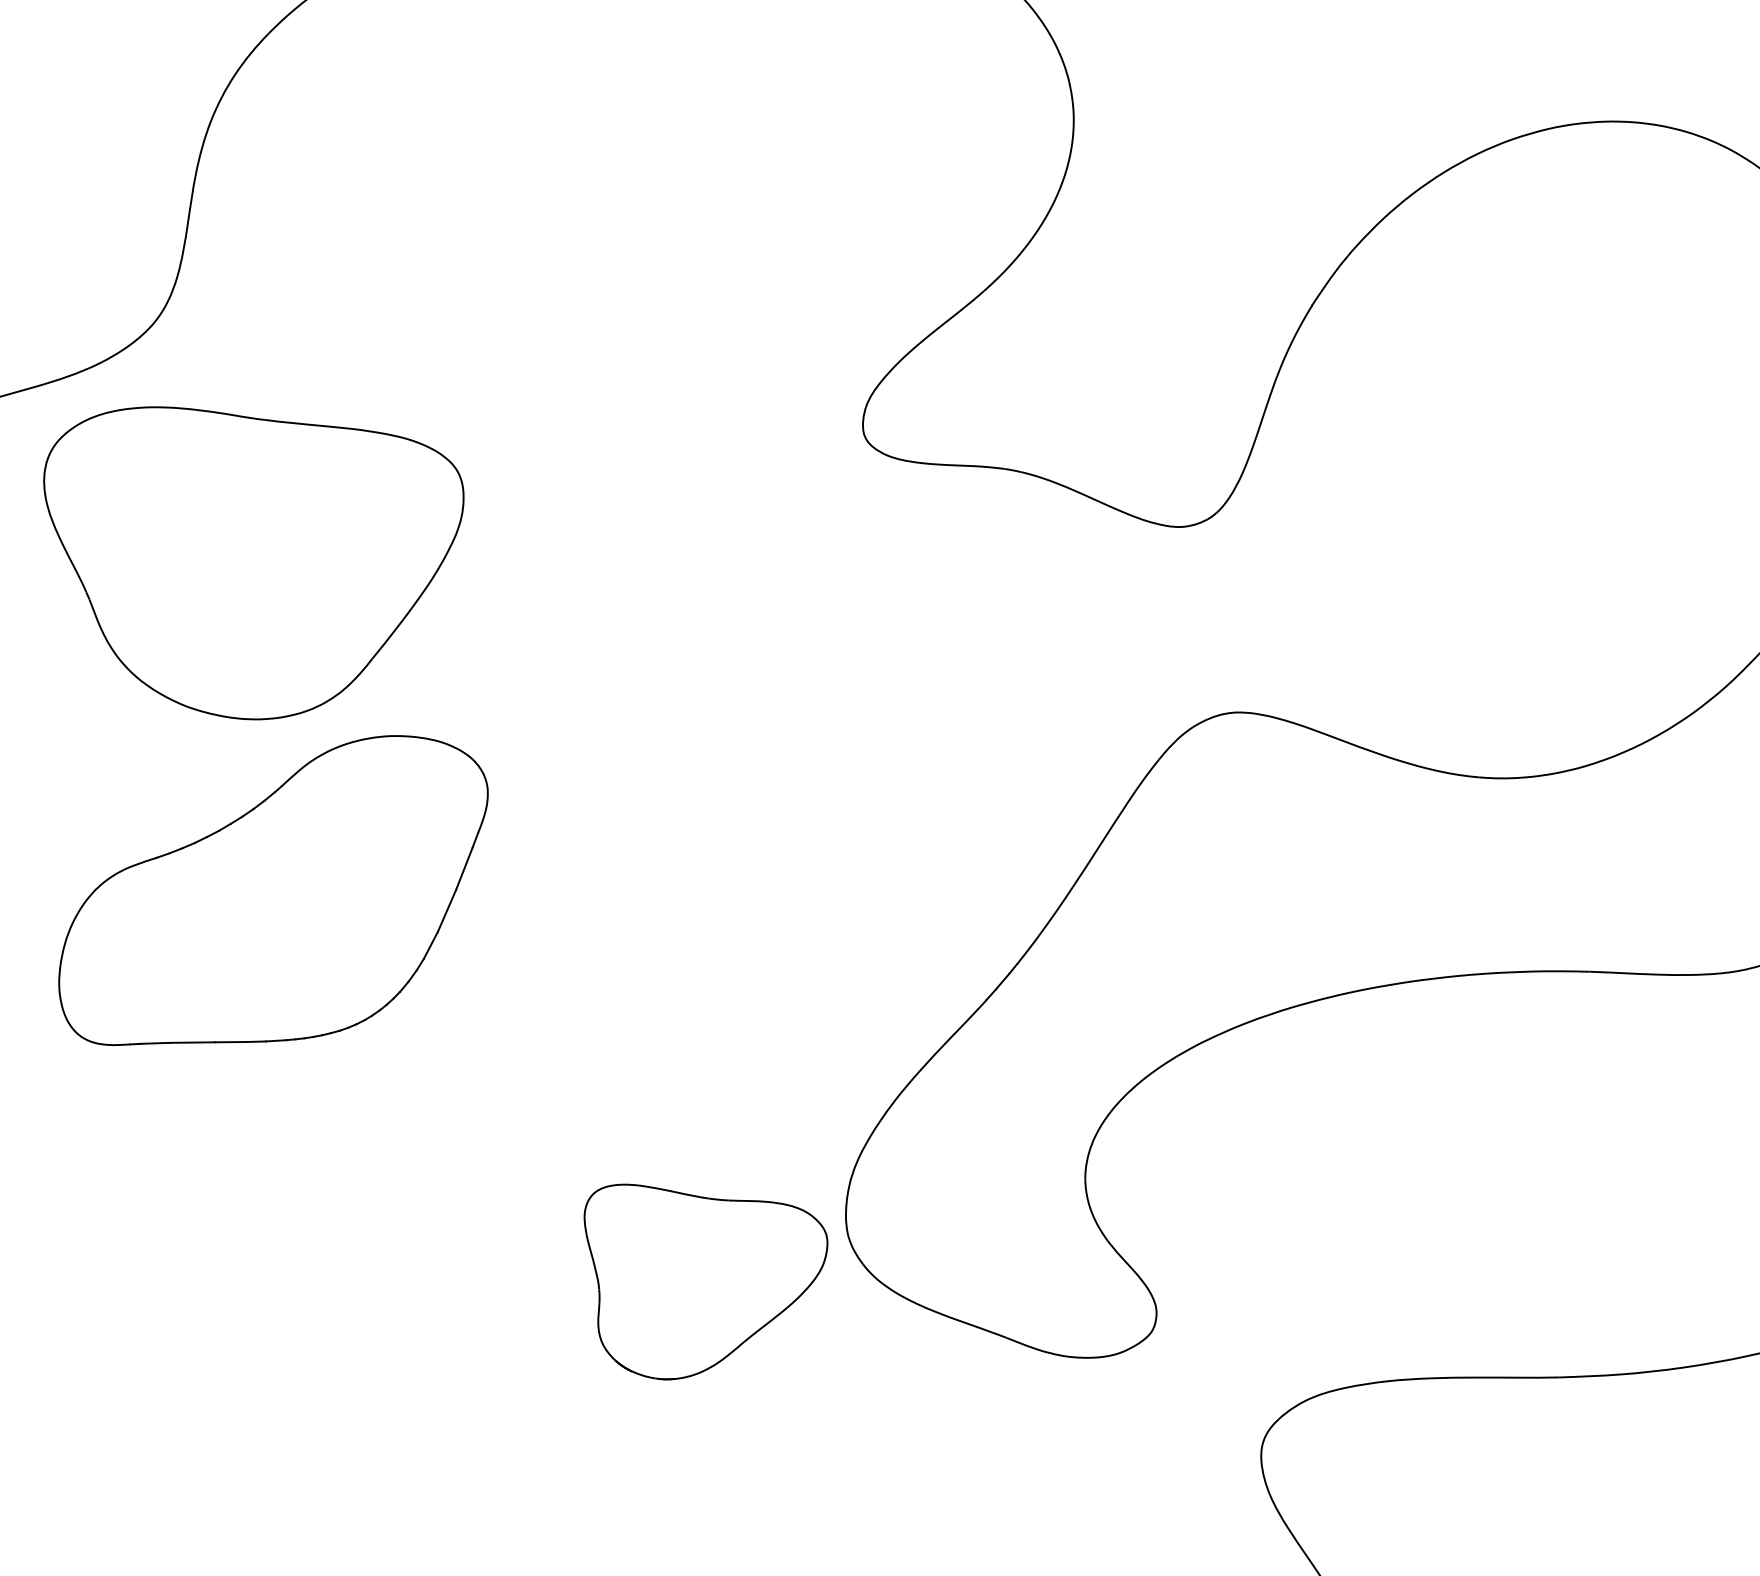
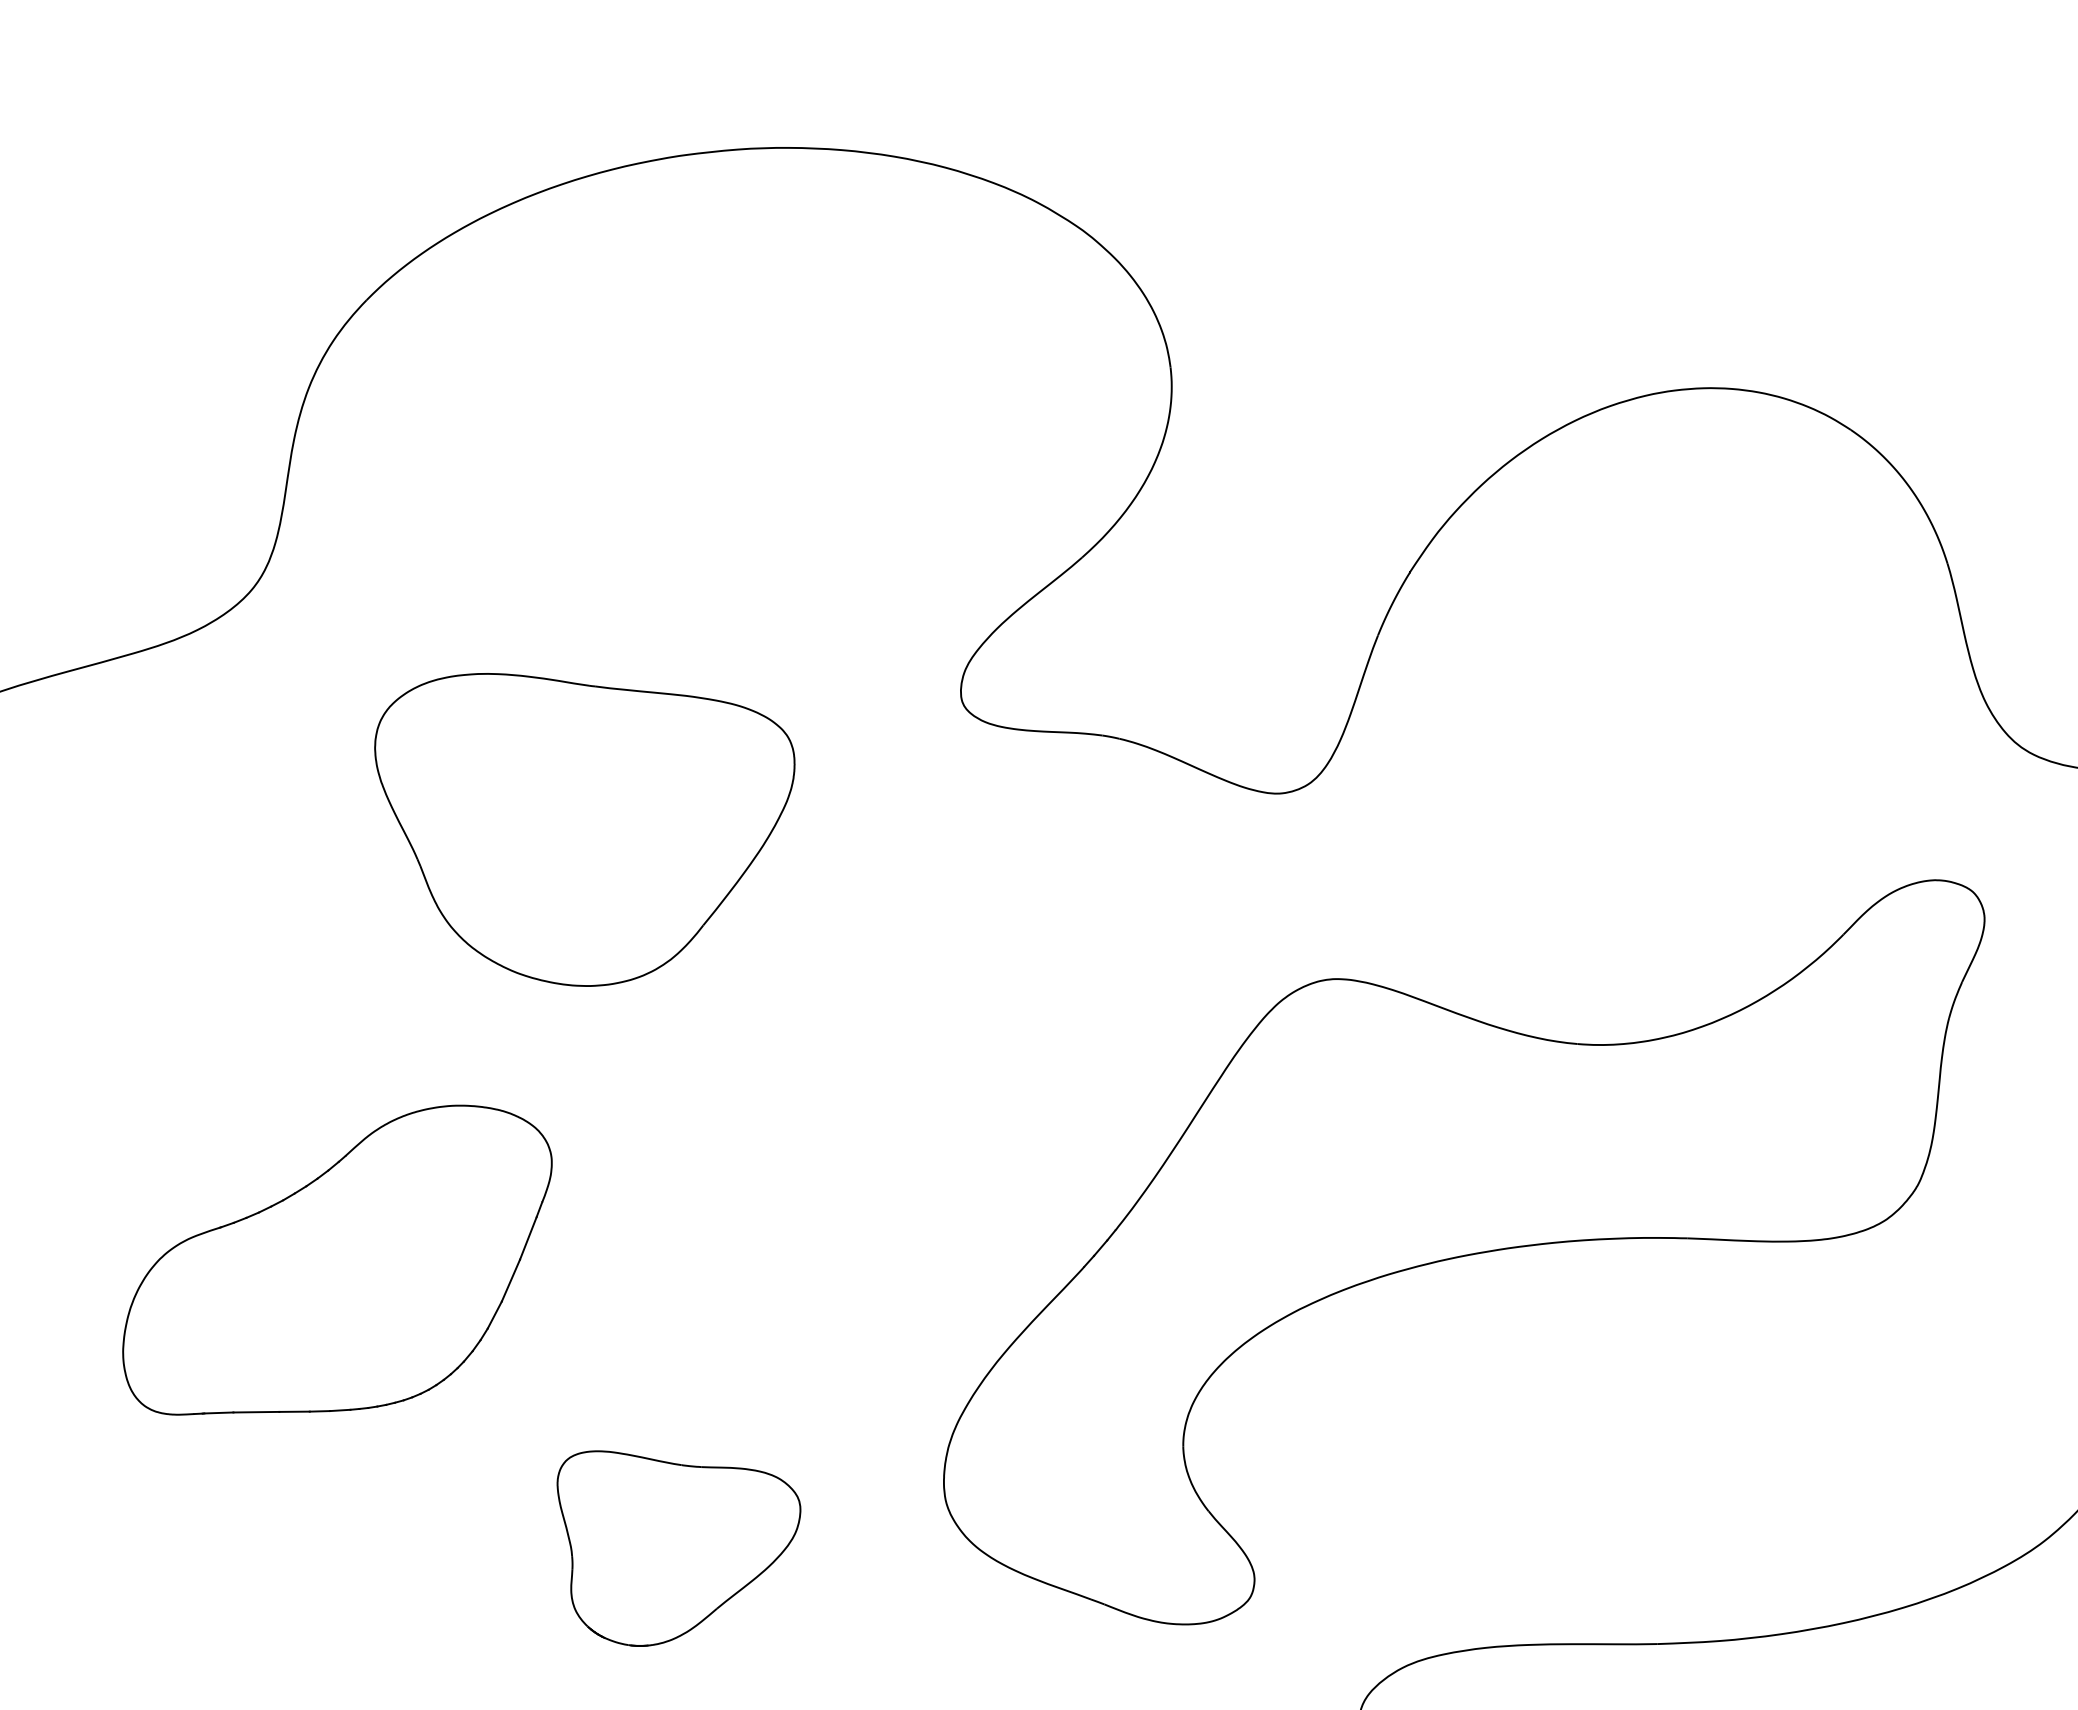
part: (253, 562) -> (584, 829), moved
part: (273, 889) -> (337, 1259), moved
part: (705, 1281) -> (678, 1548), moved

